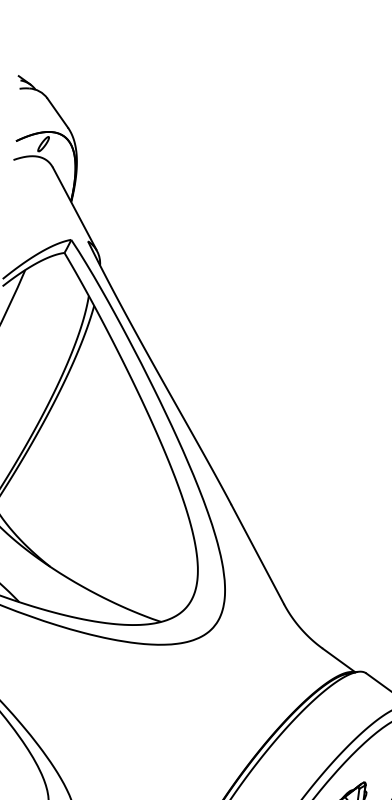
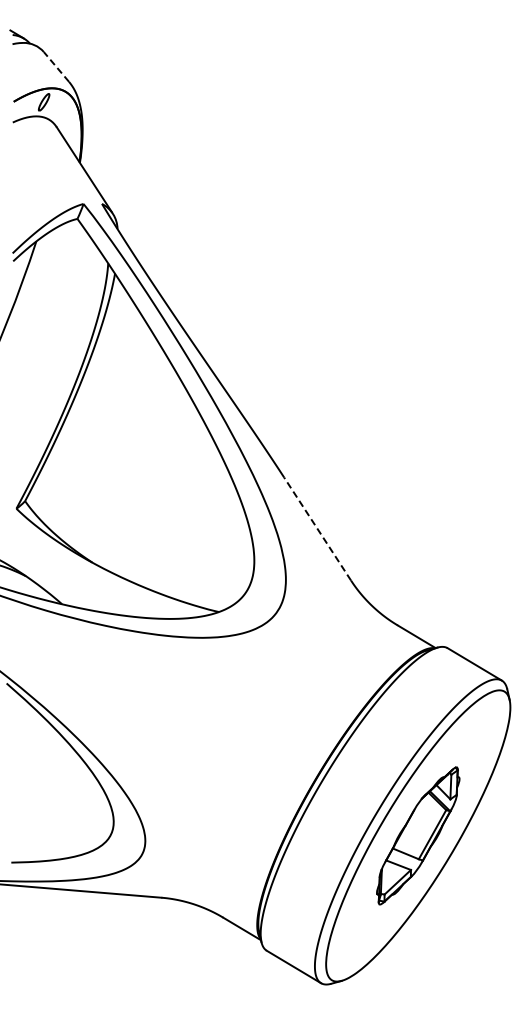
line: (57, 112) -> (56, 66), solid -> dashed
line: (257, 553) -> (317, 528), solid -> dashed

